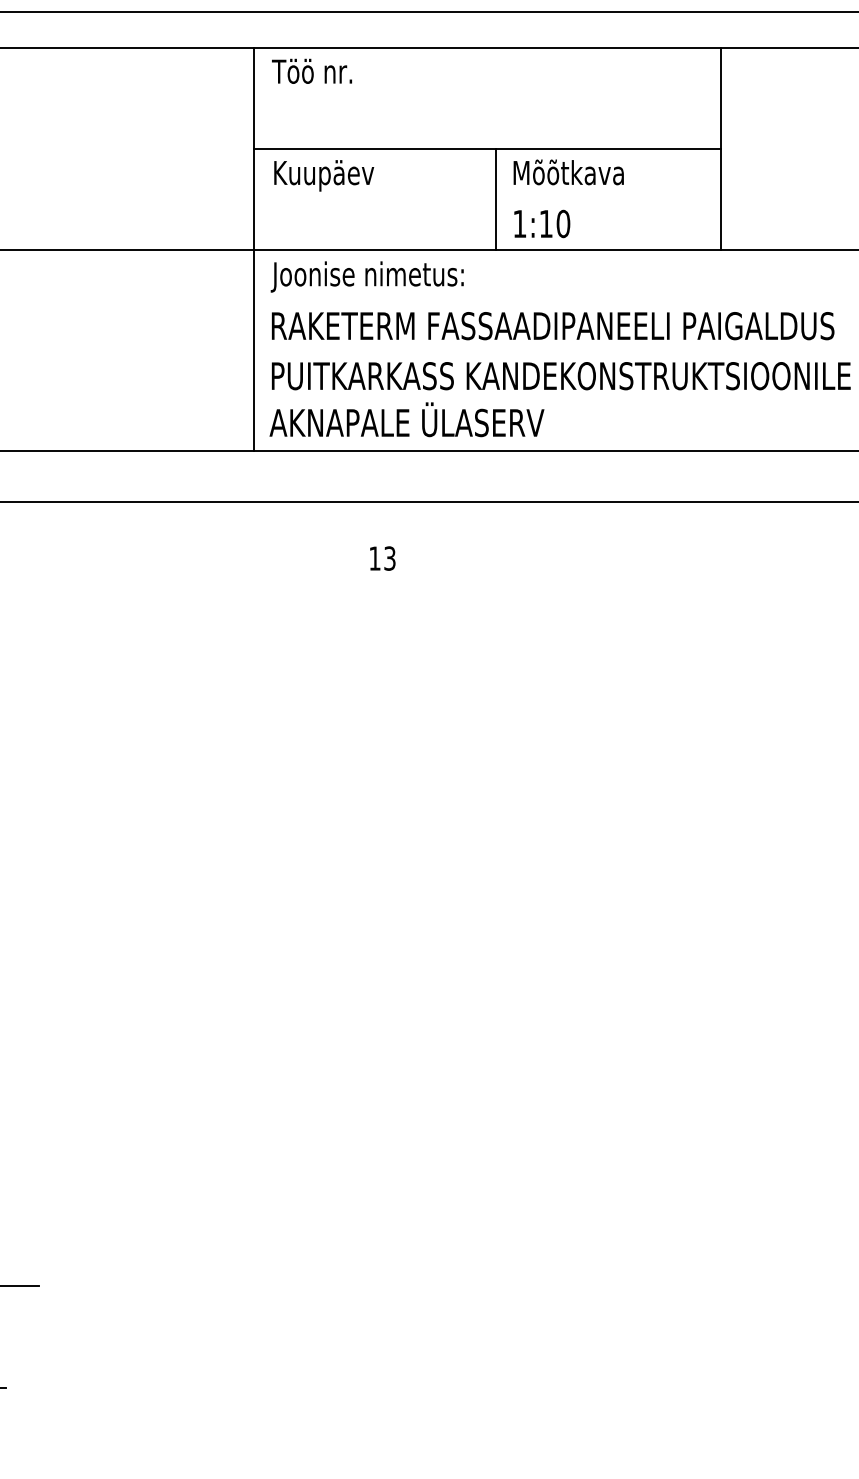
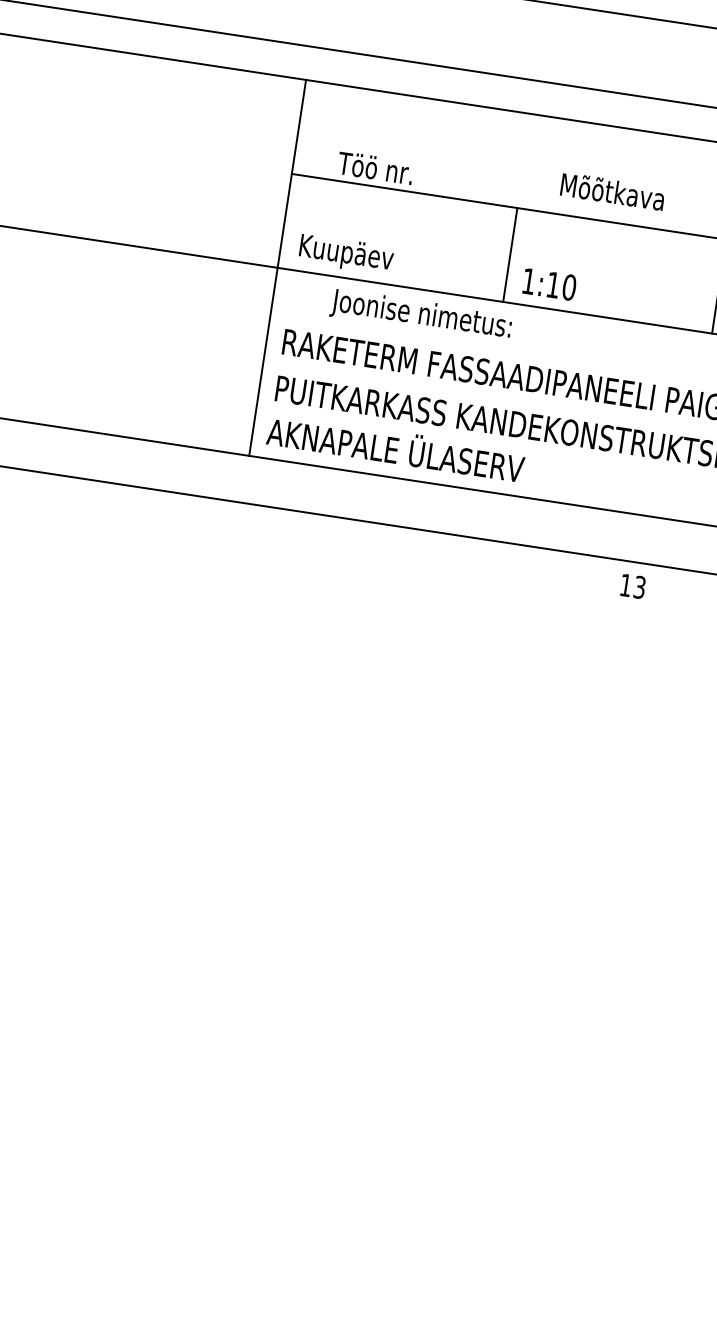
text: (311, 70) -> (375, 167), moved
text: (568, 172) -> (612, 191), moved
text: (324, 175) -> (346, 254), moved
text: (366, 276) -> (420, 315), moved
text: (382, 558) -> (632, 586), moved

